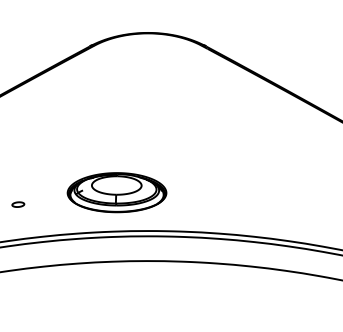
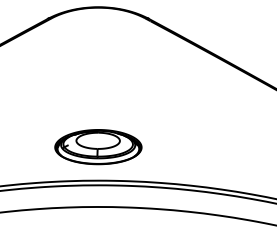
part: (116, 192) -> (97, 146), moved

